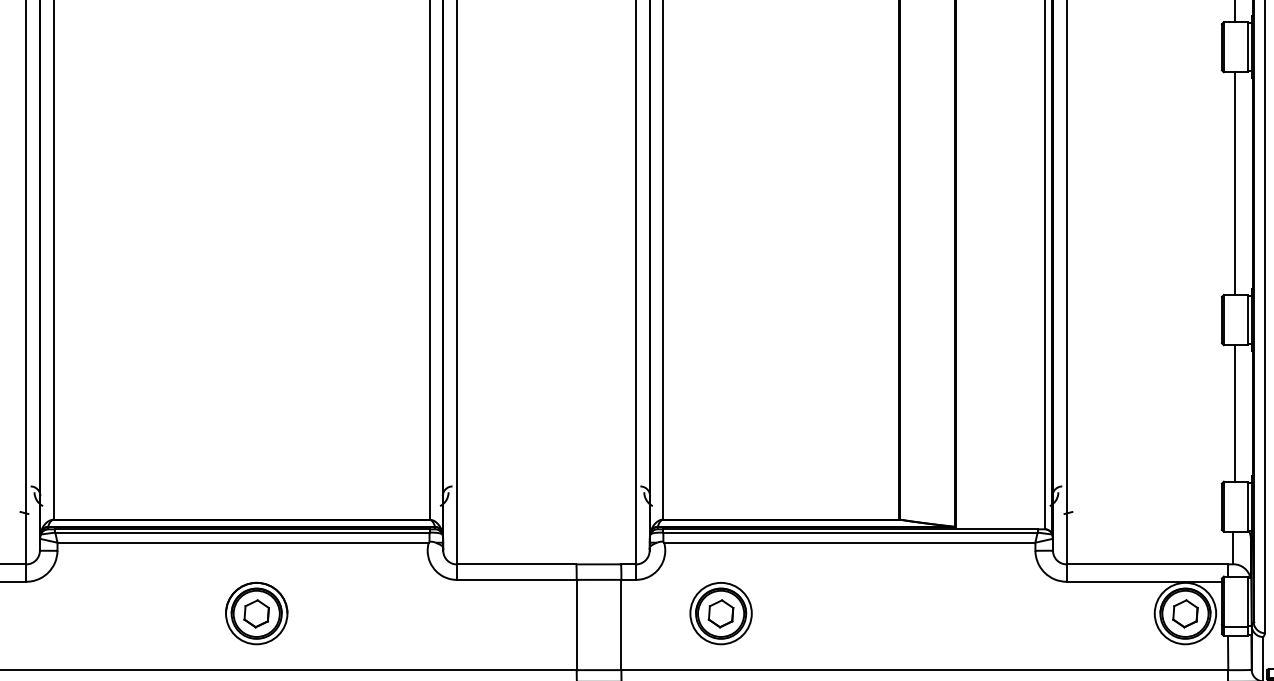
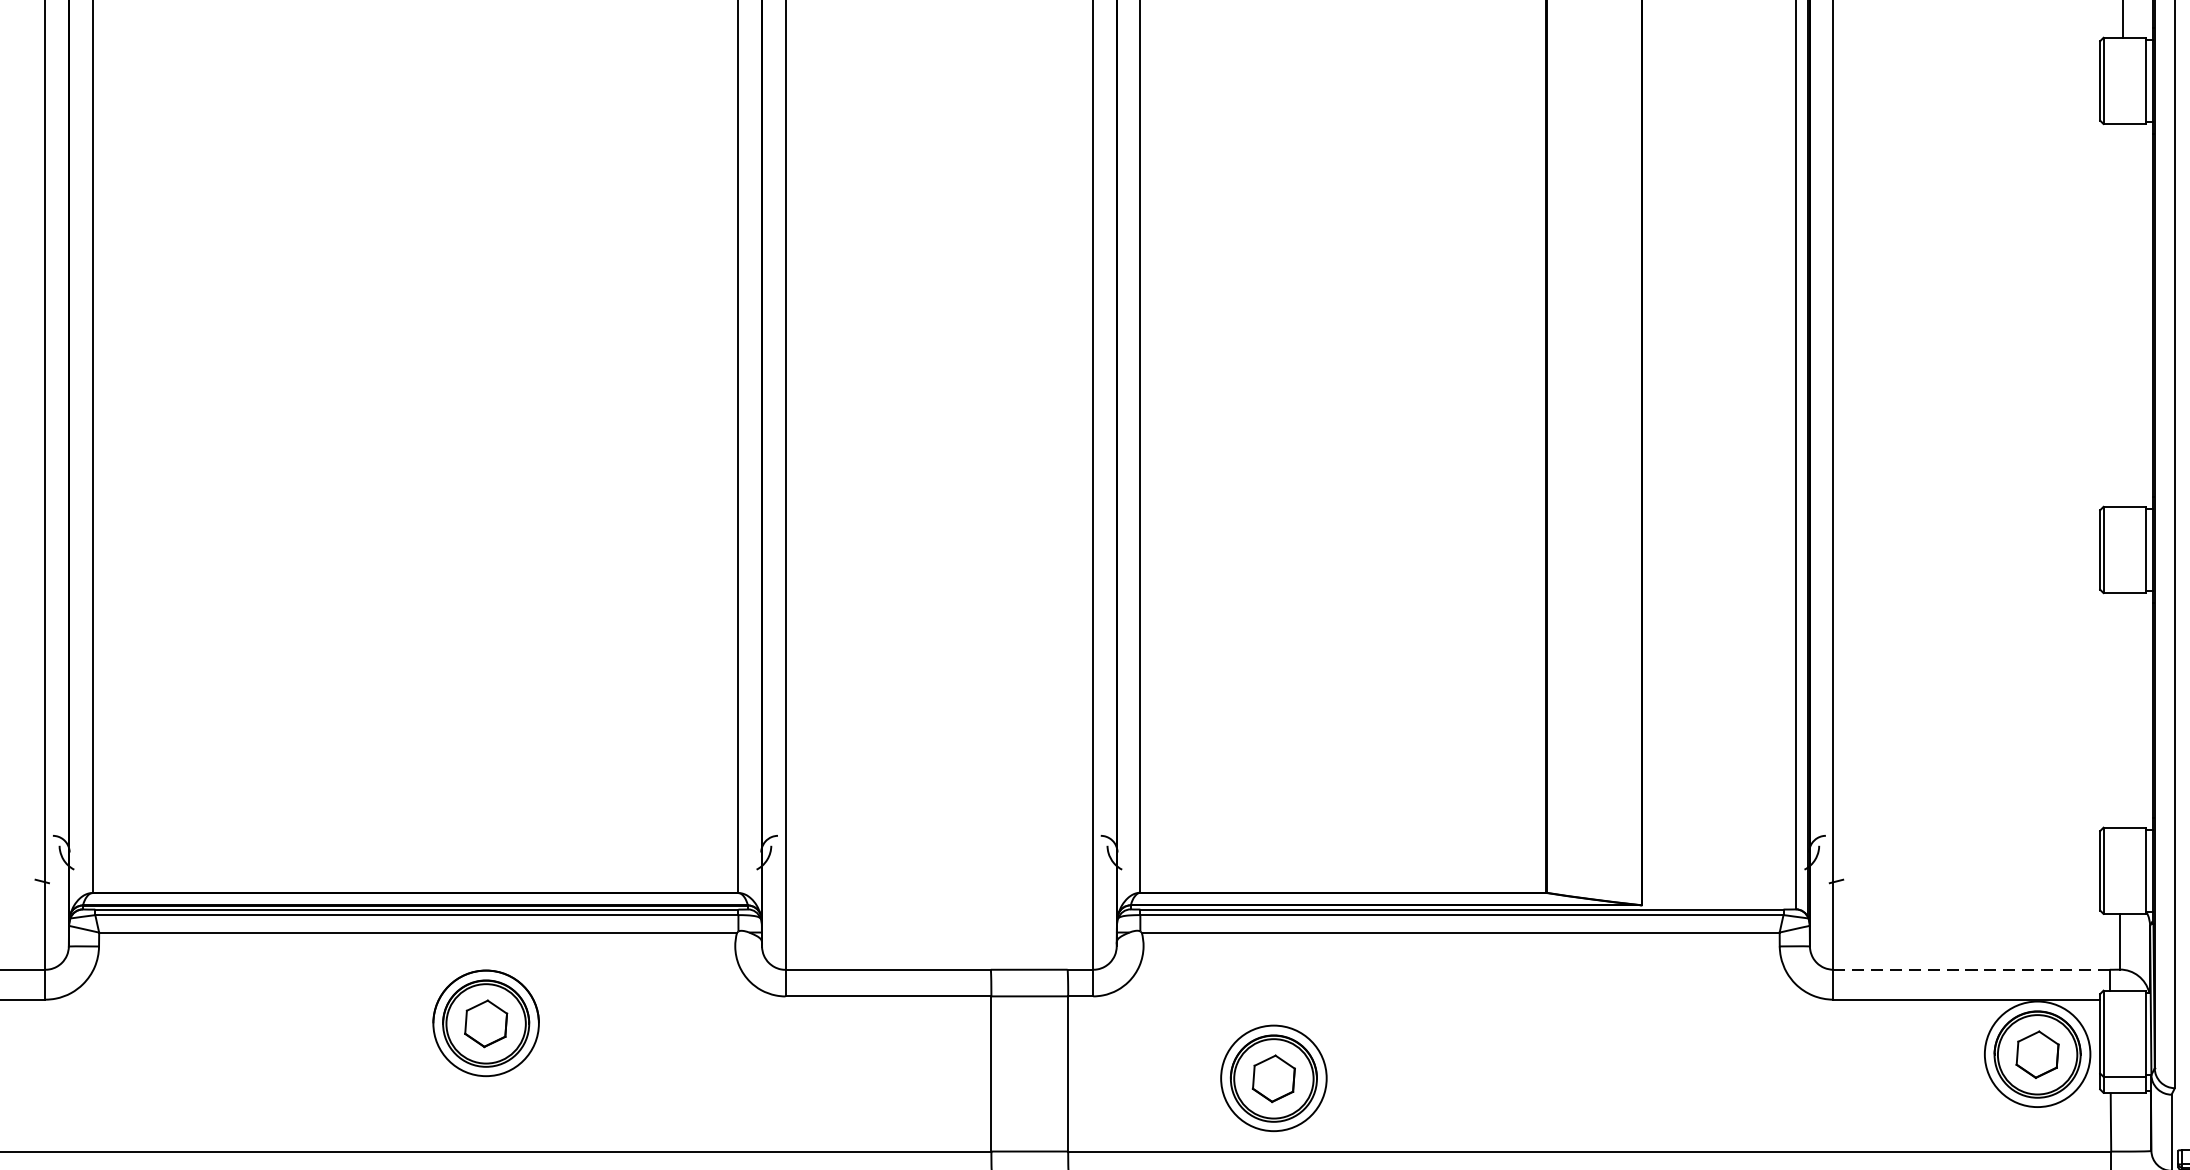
line: (1235, 183) -> (2123, 315), removed
line: (1235, 413) -> (2123, 710), removed
line: (1146, 564) -> (1970, 969), solid -> dashed
part: (256, 613) -> (485, 1023), moved
part: (720, 613) -> (1272, 1078), moved

